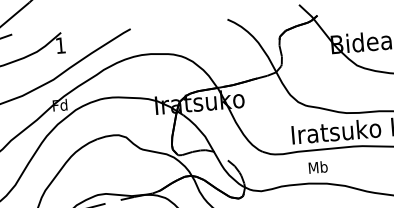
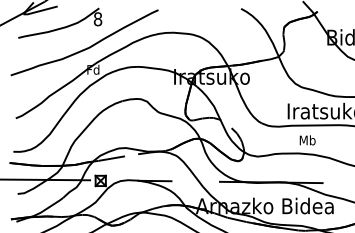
text: (60, 45) -> (97, 19), 1 -> 8

